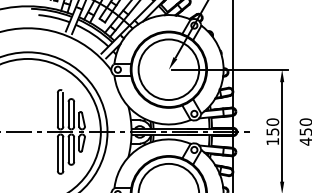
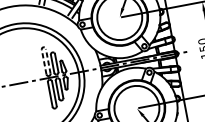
line: (57, 109) -> (43, 61), solid -> dashed
line: (63, 109) -> (48, 61), solid -> dashed

